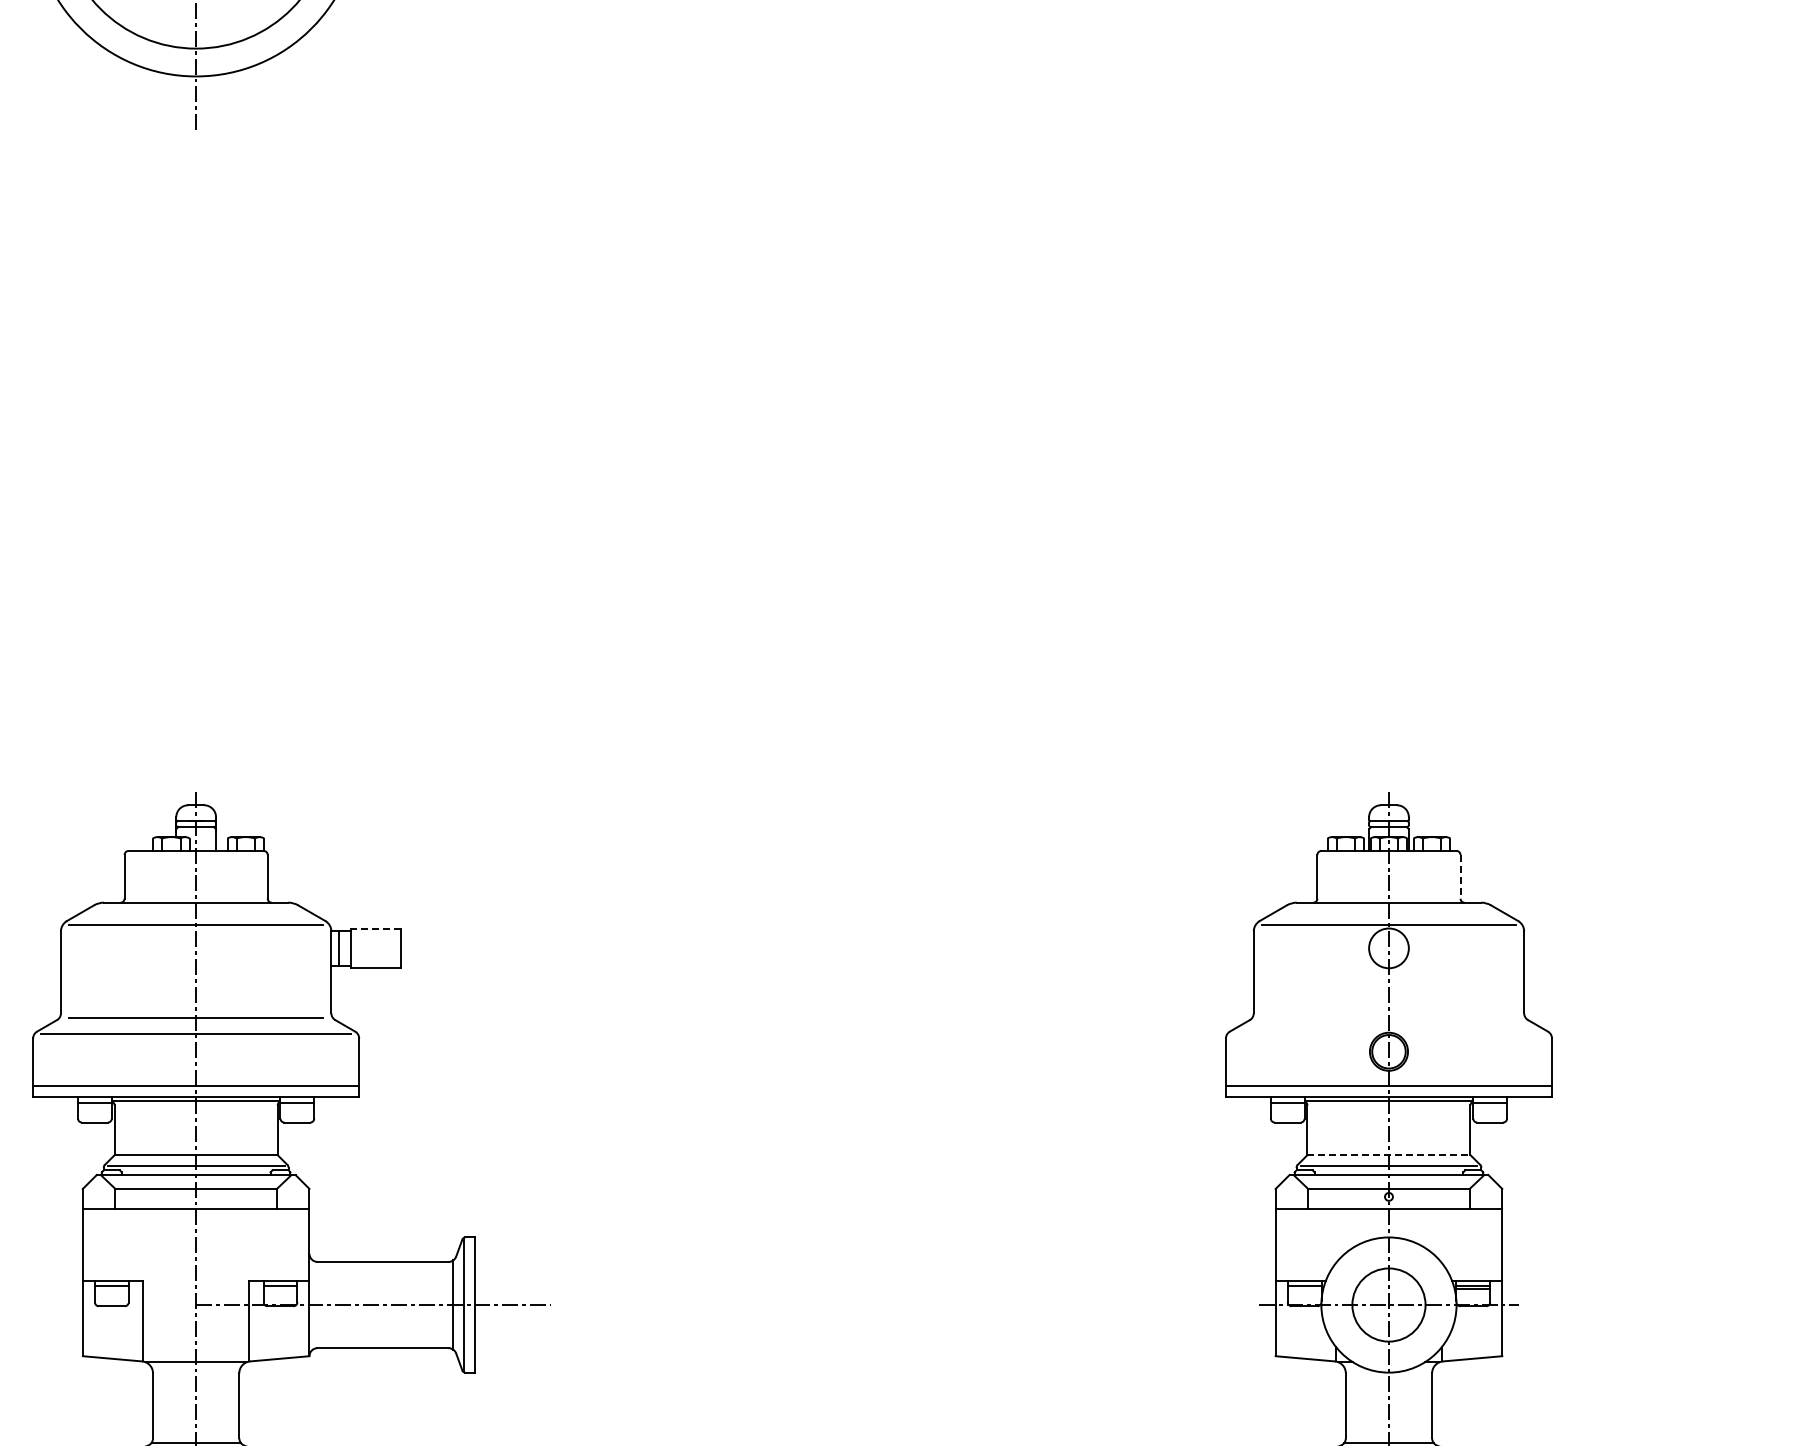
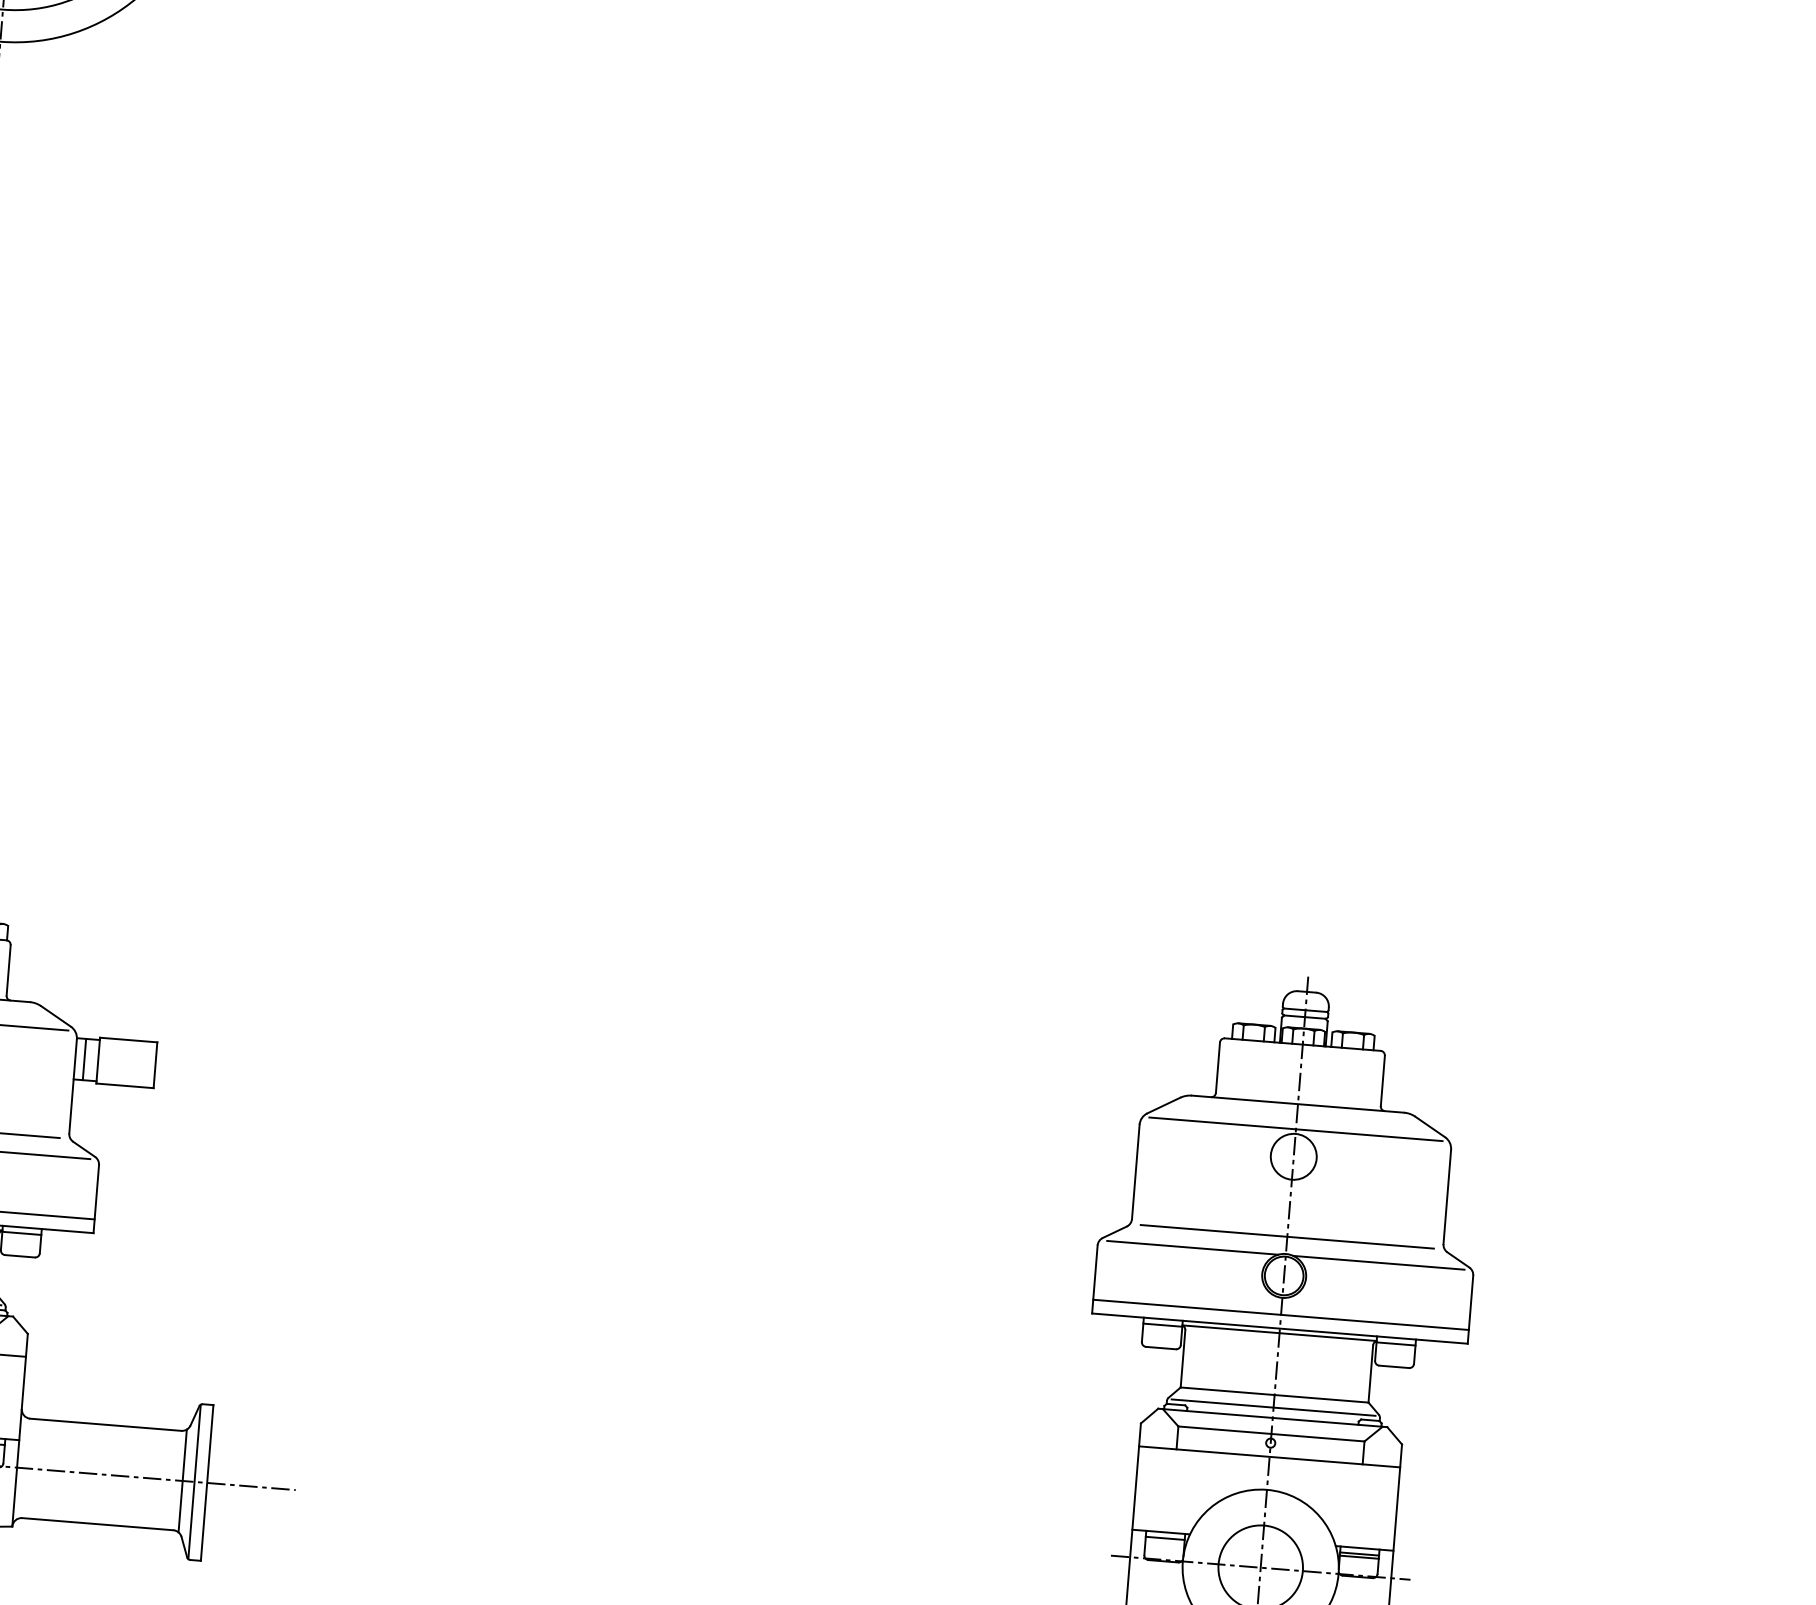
line: (1460, 876) -> (1382, 1080), dashed -> solid
line: (376, 928) -> (129, 1040), dashed -> solid
line: (1388, 1017) -> (1286, 1236), added
line: (1307, 1033) -> (1192, 1247), added
line: (1469, 1033) -> (1378, 1262), added
line: (1388, 1155) -> (1274, 1395), dashed -> solid

